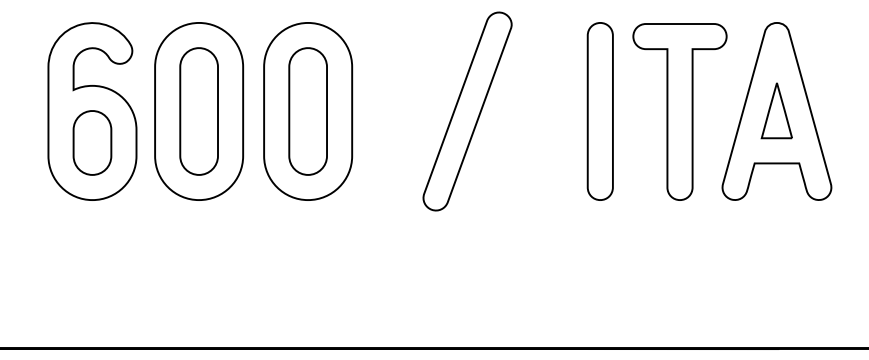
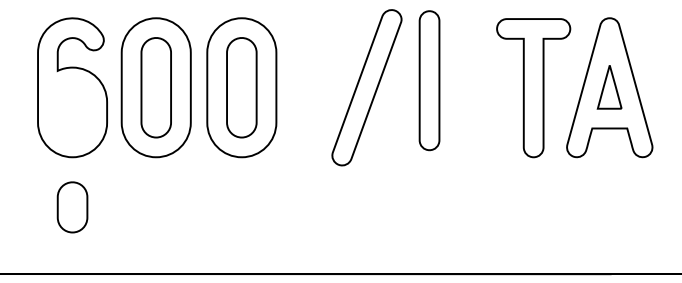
part: (599, 111) -> (428, 80), moved
part: (92, 142) -> (72, 207), moved

